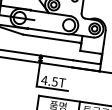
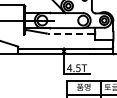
line: (51, 38) -> (70, 33), solid -> dashed

